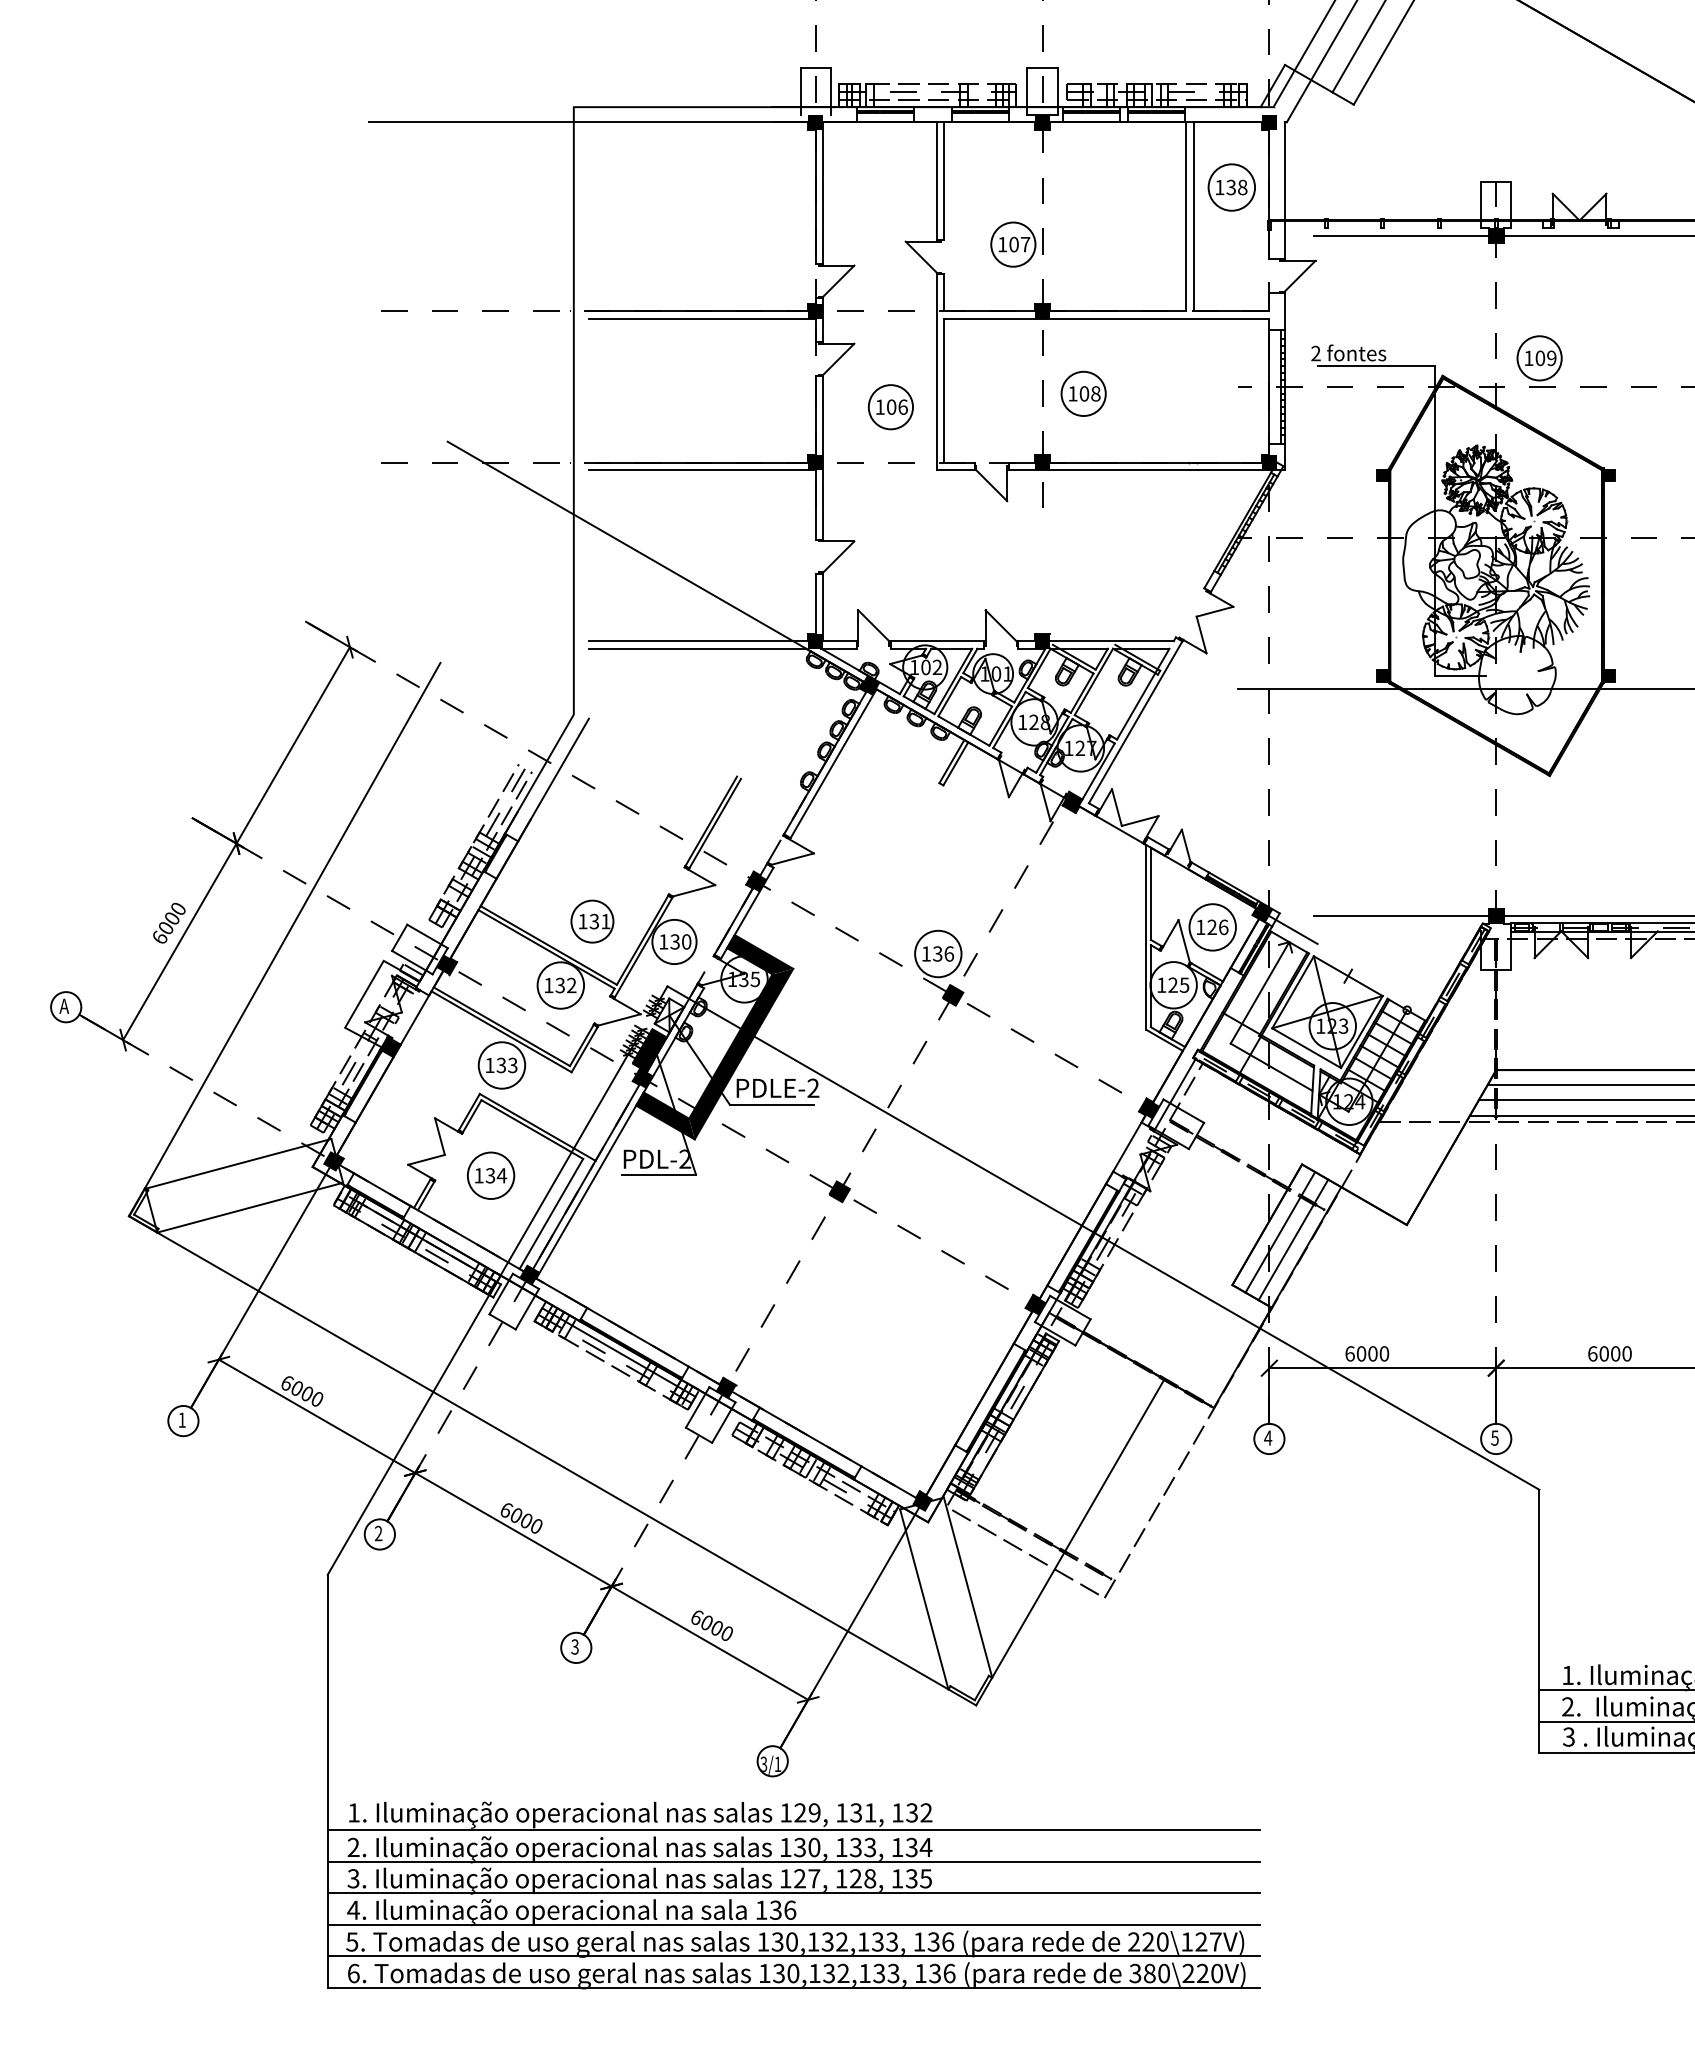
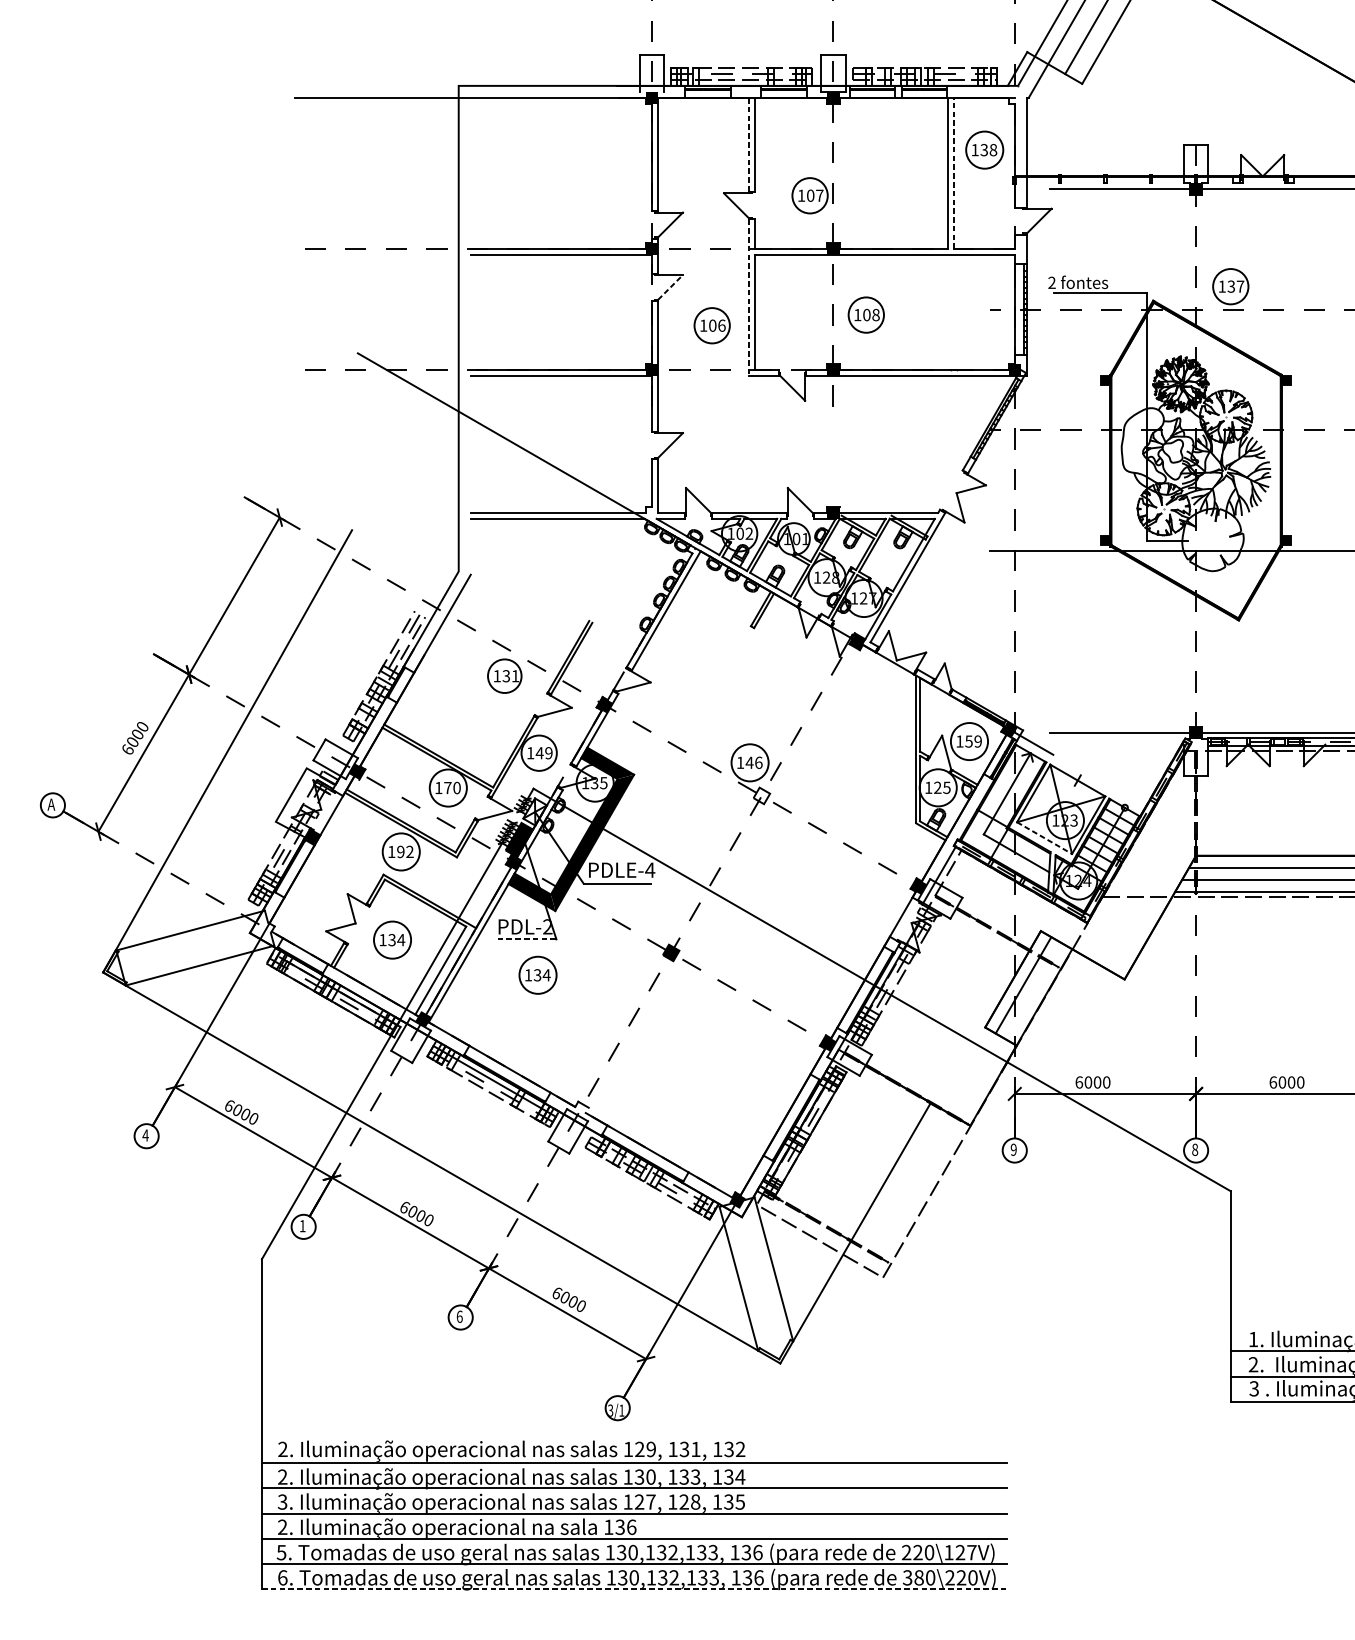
fill: (1268, 121) -> (1014, 97), removed
line: (936, 181) -> (748, 145), solid -> dashed
line: (1193, 216) -> (954, 173), solid -> dashed
text: (1545, 358) -> (1235, 286), 109 -> 137
line: (838, 359) -> (670, 287), solid -> dashed
line: (936, 372) -> (748, 297), solid -> dashed
fill: (815, 640) -> (651, 512), removed
fill: (869, 685) -> (695, 548), removed
part: (592, 921) -> (504, 676), moved
text: (1217, 927) -> (973, 741), 126 -> 159
text: (680, 941) -> (544, 752), 130 -> 149
text: (937, 953) -> (749, 762), 136 -> 146
text: (565, 985) -> (452, 788), 132 -> 170
fill: (952, 995) -> (761, 796), removed
line: (1306, 1048) -> (1044, 838), solid -> dashed
text: (506, 1065) -> (404, 851), 133 -> 192
text: (812, 1087) -> (649, 869), PDLE-2 -> PDLE-4
fill: (333, 1161) -> (266, 928), removed
line: (659, 1174) -> (527, 939), solid -> dashed
part: (673, 1219) -> (538, 975), added
line: (1293, 1239) -> (1034, 991), removed
fill: (725, 1387) -> (579, 1109), removed
text: (182, 1419) -> (145, 1134), 1 -> 4
text: (1268, 1437) -> (1014, 1149), 4 -> 9
text: (1494, 1437) -> (1194, 1149), 5 -> 8
text: (378, 1533) -> (302, 1226), 2 -> 1
text: (574, 1646) -> (459, 1316), 3 -> 6
text: (353, 1812) -> (282, 1449), 1. -> 2.
text: (353, 1909) -> (282, 1526), 4. -> 2.
line: (794, 1987) -> (635, 1589), solid -> dashed

